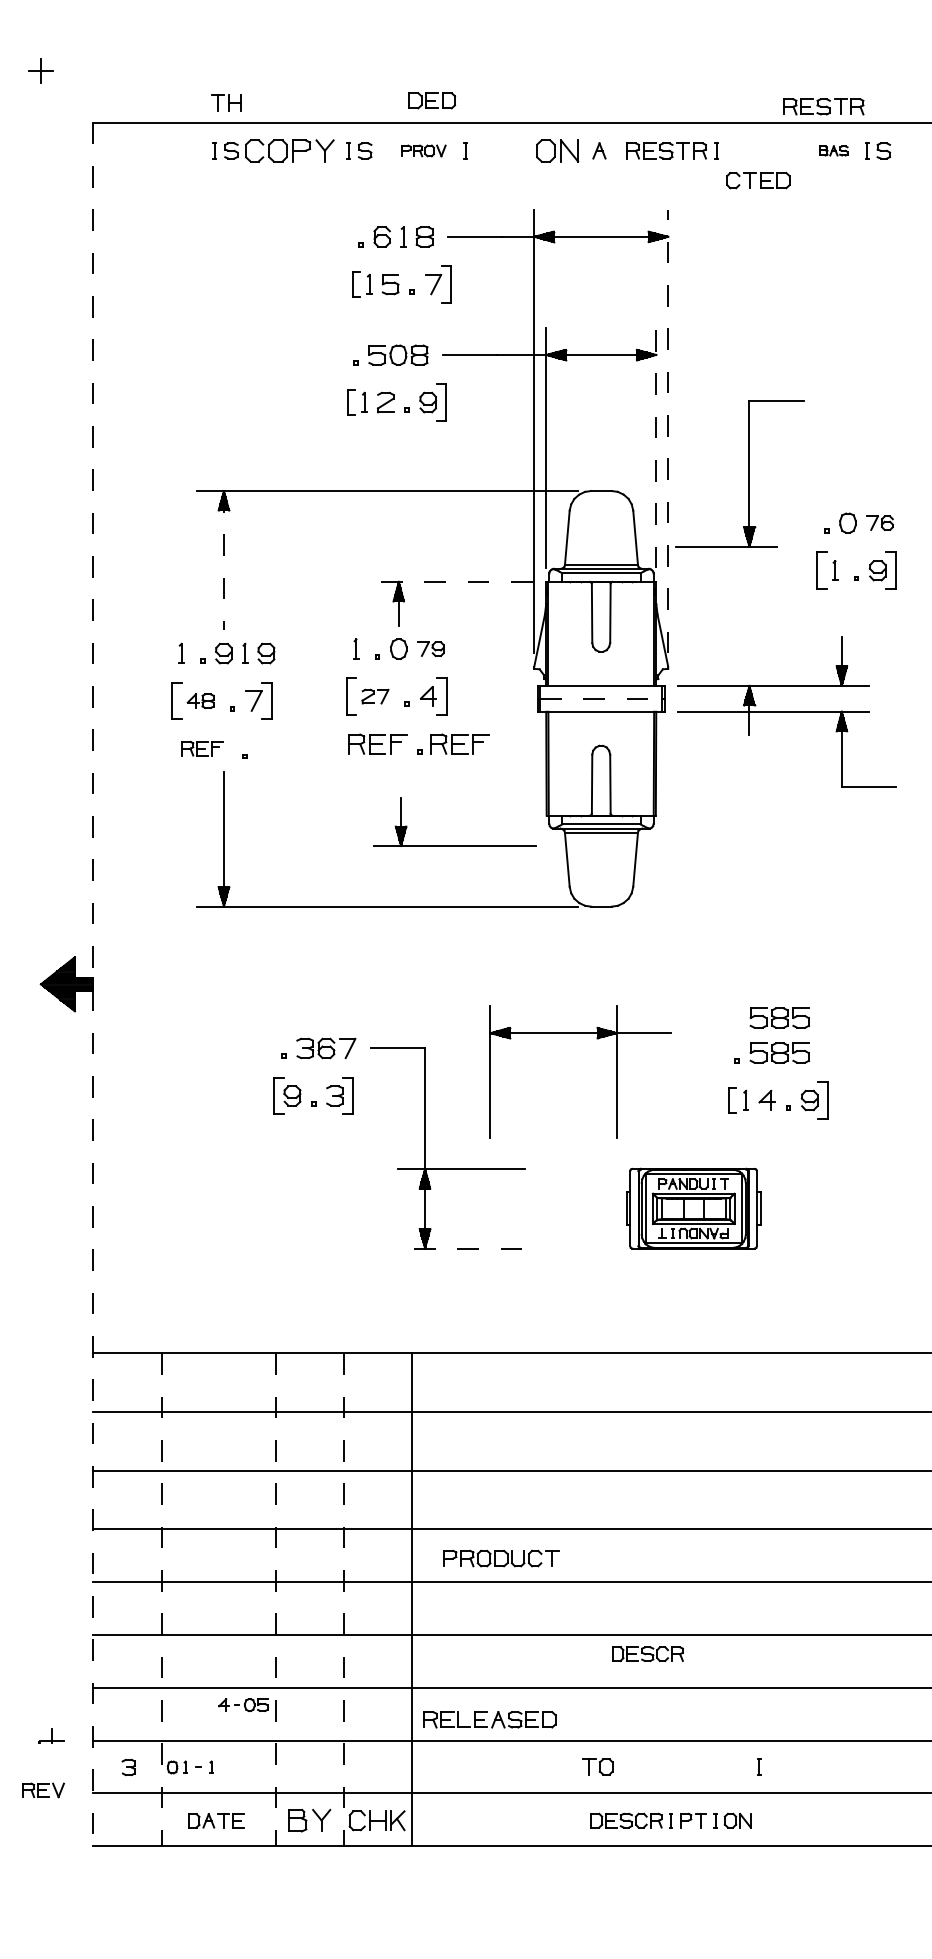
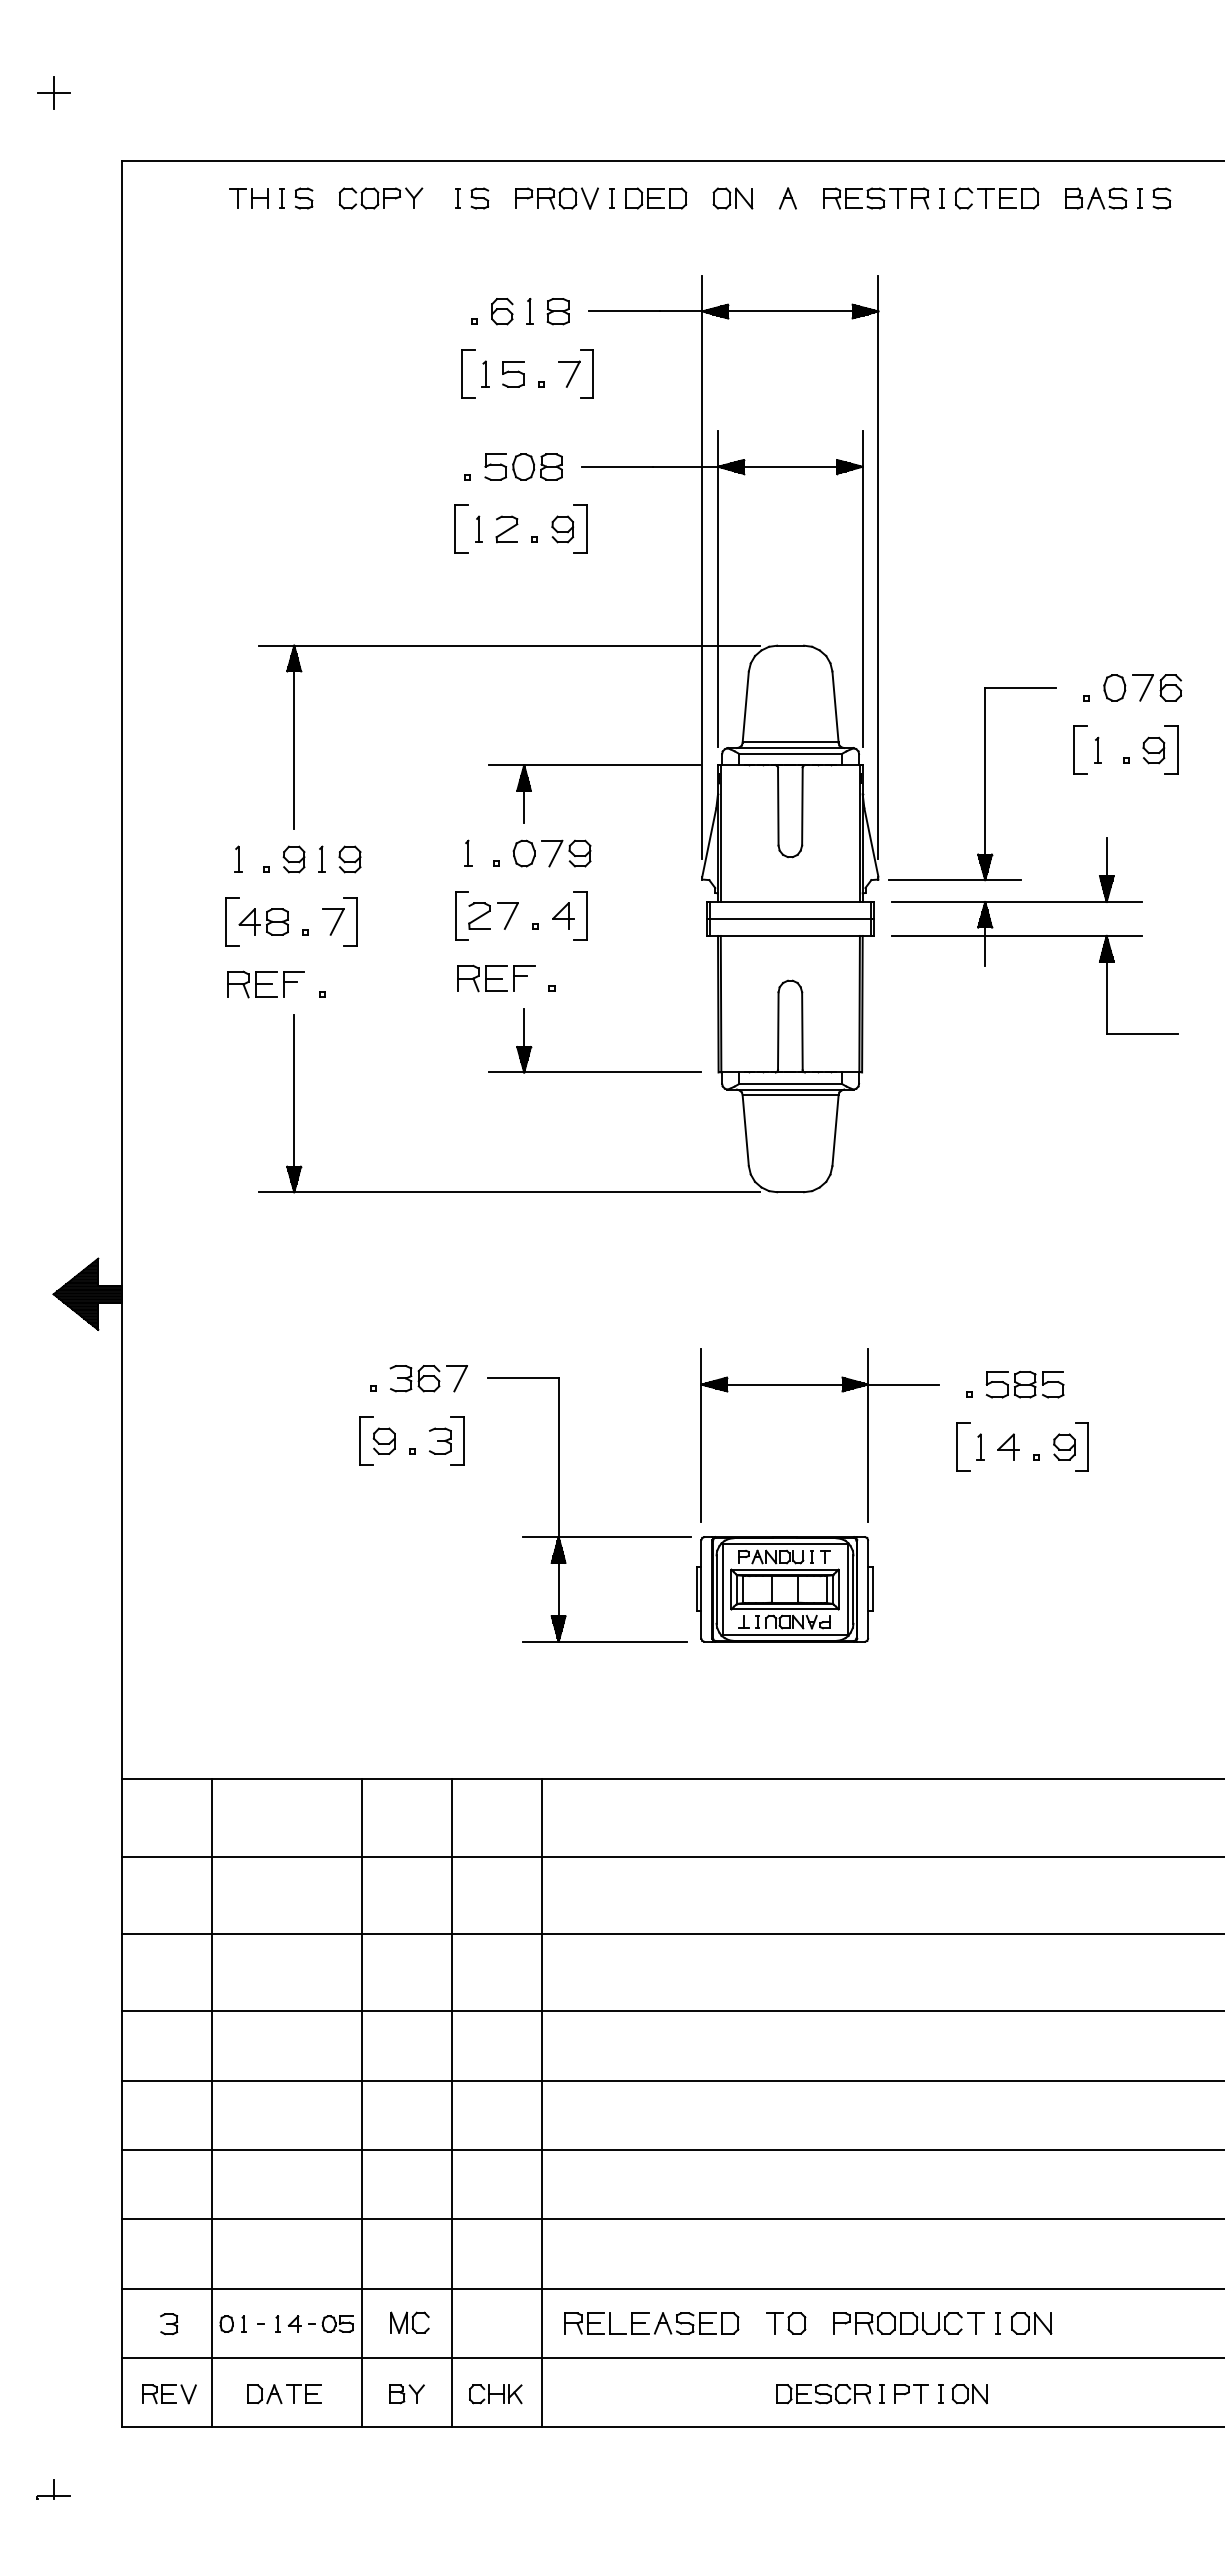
part: (432, 100) -> (656, 198), moved
part: (225, 103) -> (248, 198), moved
part: (824, 106) -> (1083, 140), removed
part: (290, 150) -> (381, 198), size x0.71
part: (423, 150) -> (556, 198), size x1.43
part: (557, 150) -> (732, 198), size x0.71
part: (834, 150) -> (1096, 198), size x1.67
part: (758, 180) -> (997, 198), moved
part: (356, 284) -> (468, 373), size x1.43
part: (351, 401) -> (461, 528), size x1.43
line: (668, 431) -> (878, 567), dashed -> solid
line: (656, 447) -> (862, 588), dashed -> solid
part: (748, 474) -> (984, 784), moved
part: (879, 522) -> (1156, 687), size x1.43
line: (224, 560) -> (294, 737), dashed -> solid
line: (452, 582) -> (594, 765), dashed -> solid
part: (431, 649) -> (566, 853), size x1.43
part: (375, 696) -> (493, 915), size x1.43
line: (601, 698) -> (790, 918), dashed -> solid
part: (200, 700) -> (263, 921), size x1.43
part: (459, 744) -> (604, 978), removed
part: (202, 748) -> (265, 984), size x1.43
part: (454, 845) -> (594, 1071), moved
line: (93, 984) -> (122, 1294), dashed -> solid
part: (779, 1017) -> (1024, 1338), removed
part: (616, 1071) -> (867, 1435), moved
part: (732, 1100) -> (963, 1446), size x1.43
part: (693, 1208) -> (784, 1589), moved
line: (459, 1248) -> (604, 1641), dashed -> solid
part: (500, 1558) -> (908, 2323), moved
line: (161, 1599) -> (212, 2103), dashed -> solid
line: (275, 1599) -> (362, 2103), dashed -> solid
line: (344, 1599) -> (452, 2103), dashed -> solid
part: (647, 1654) -> (851, 2175), removed
part: (243, 1704) -> (320, 2323), moved
part: (489, 1719) -> (651, 2323), moved
part: (51, 1735) -> (53, 2489), moved
part: (311, 1766) -> (409, 2322), added
part: (784, 1766) -> (1031, 2323), added
part: (43, 1790) -> (169, 2394), moved
part: (309, 1820) -> (406, 2394), size x0.62
part: (377, 1820) -> (495, 2394), size x0.71

